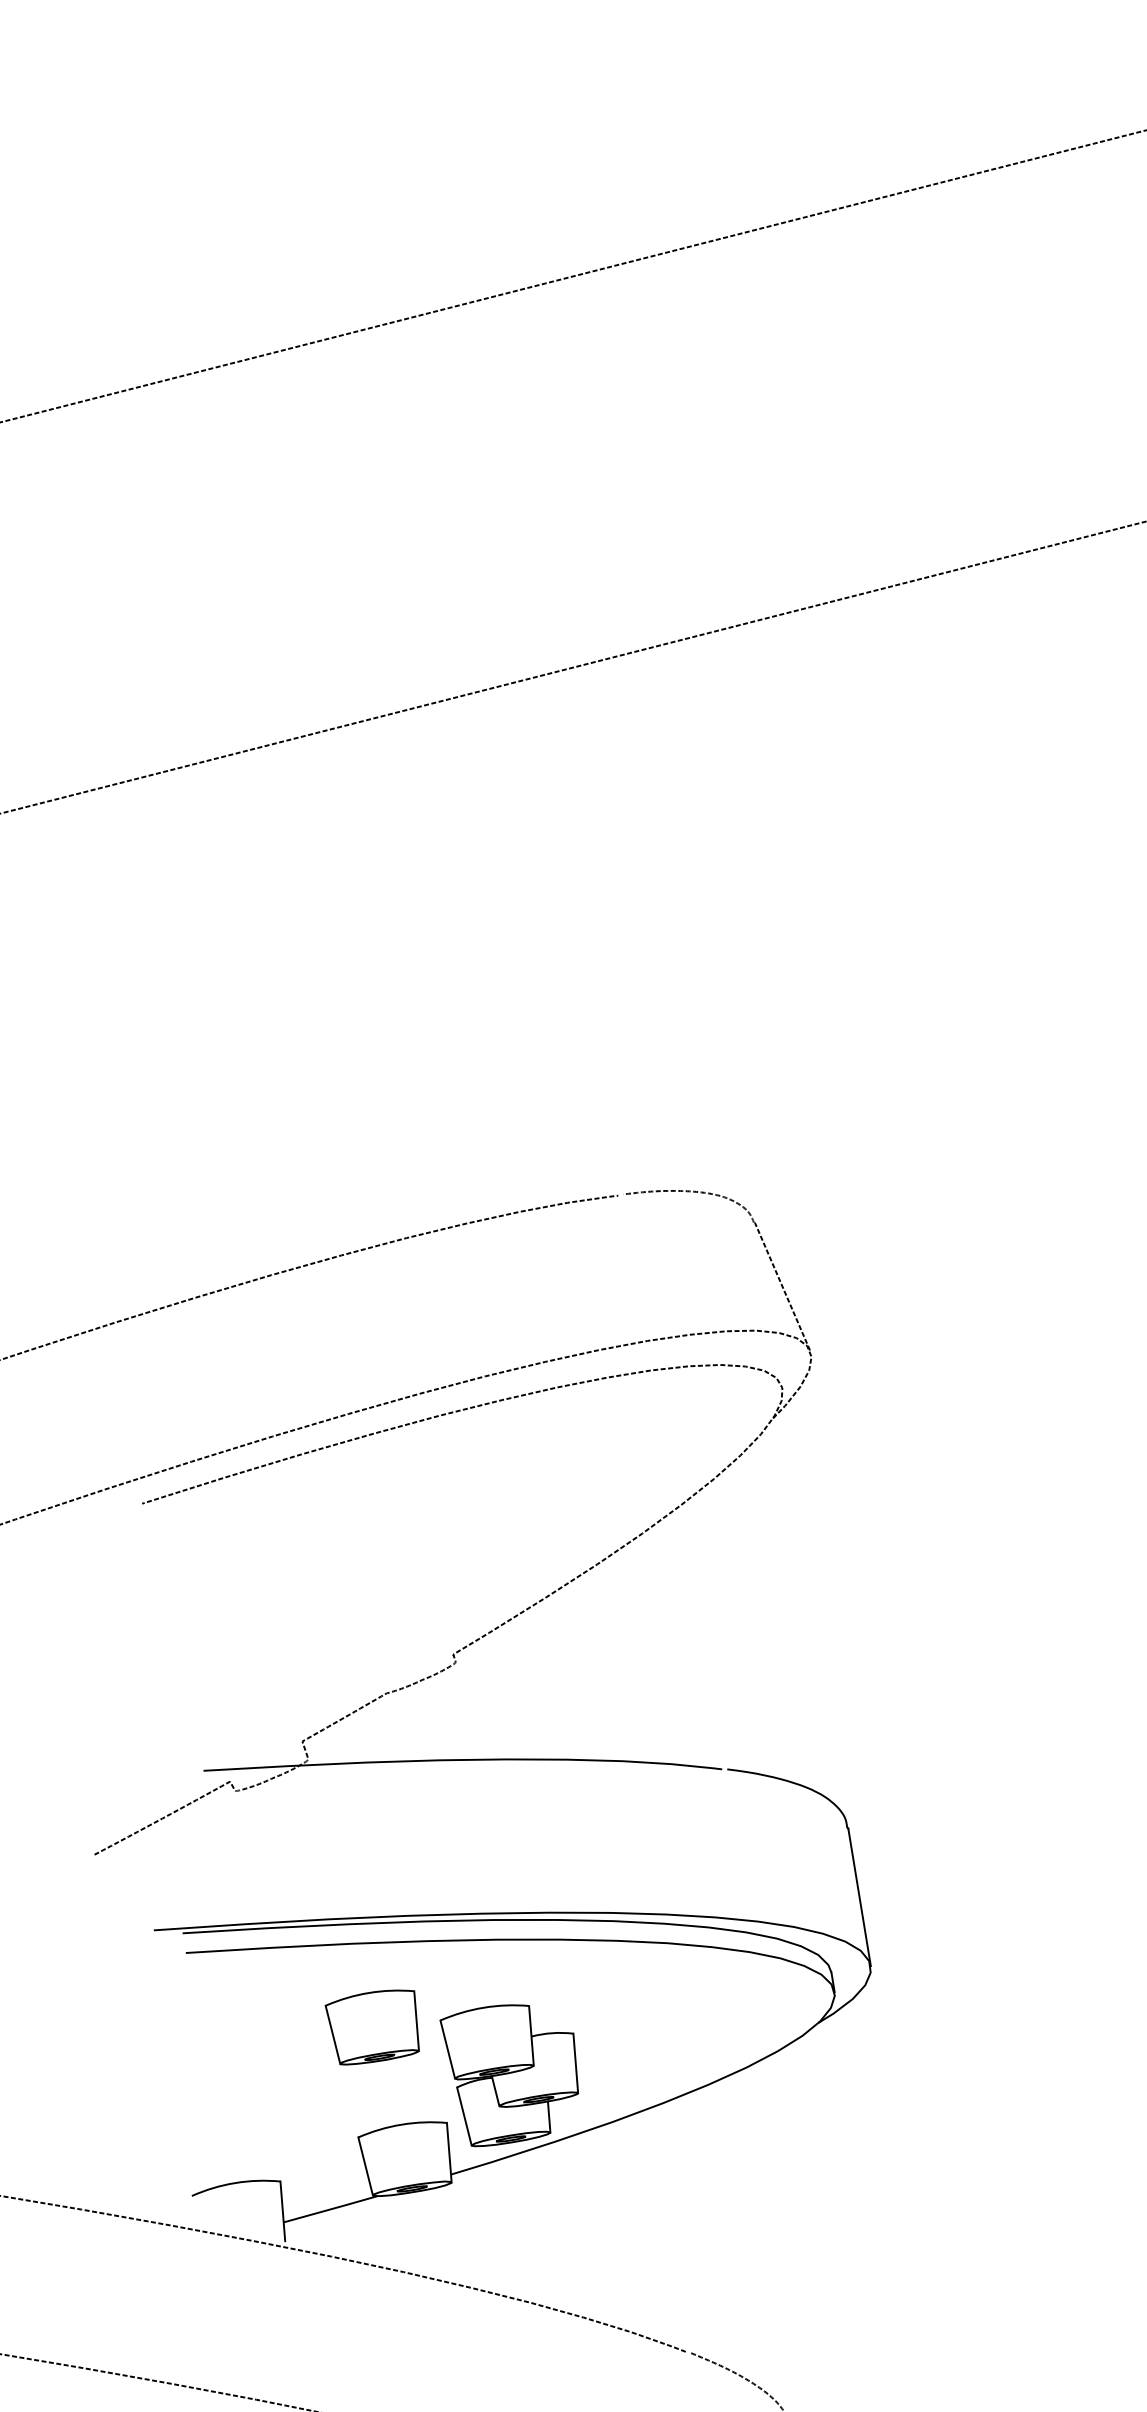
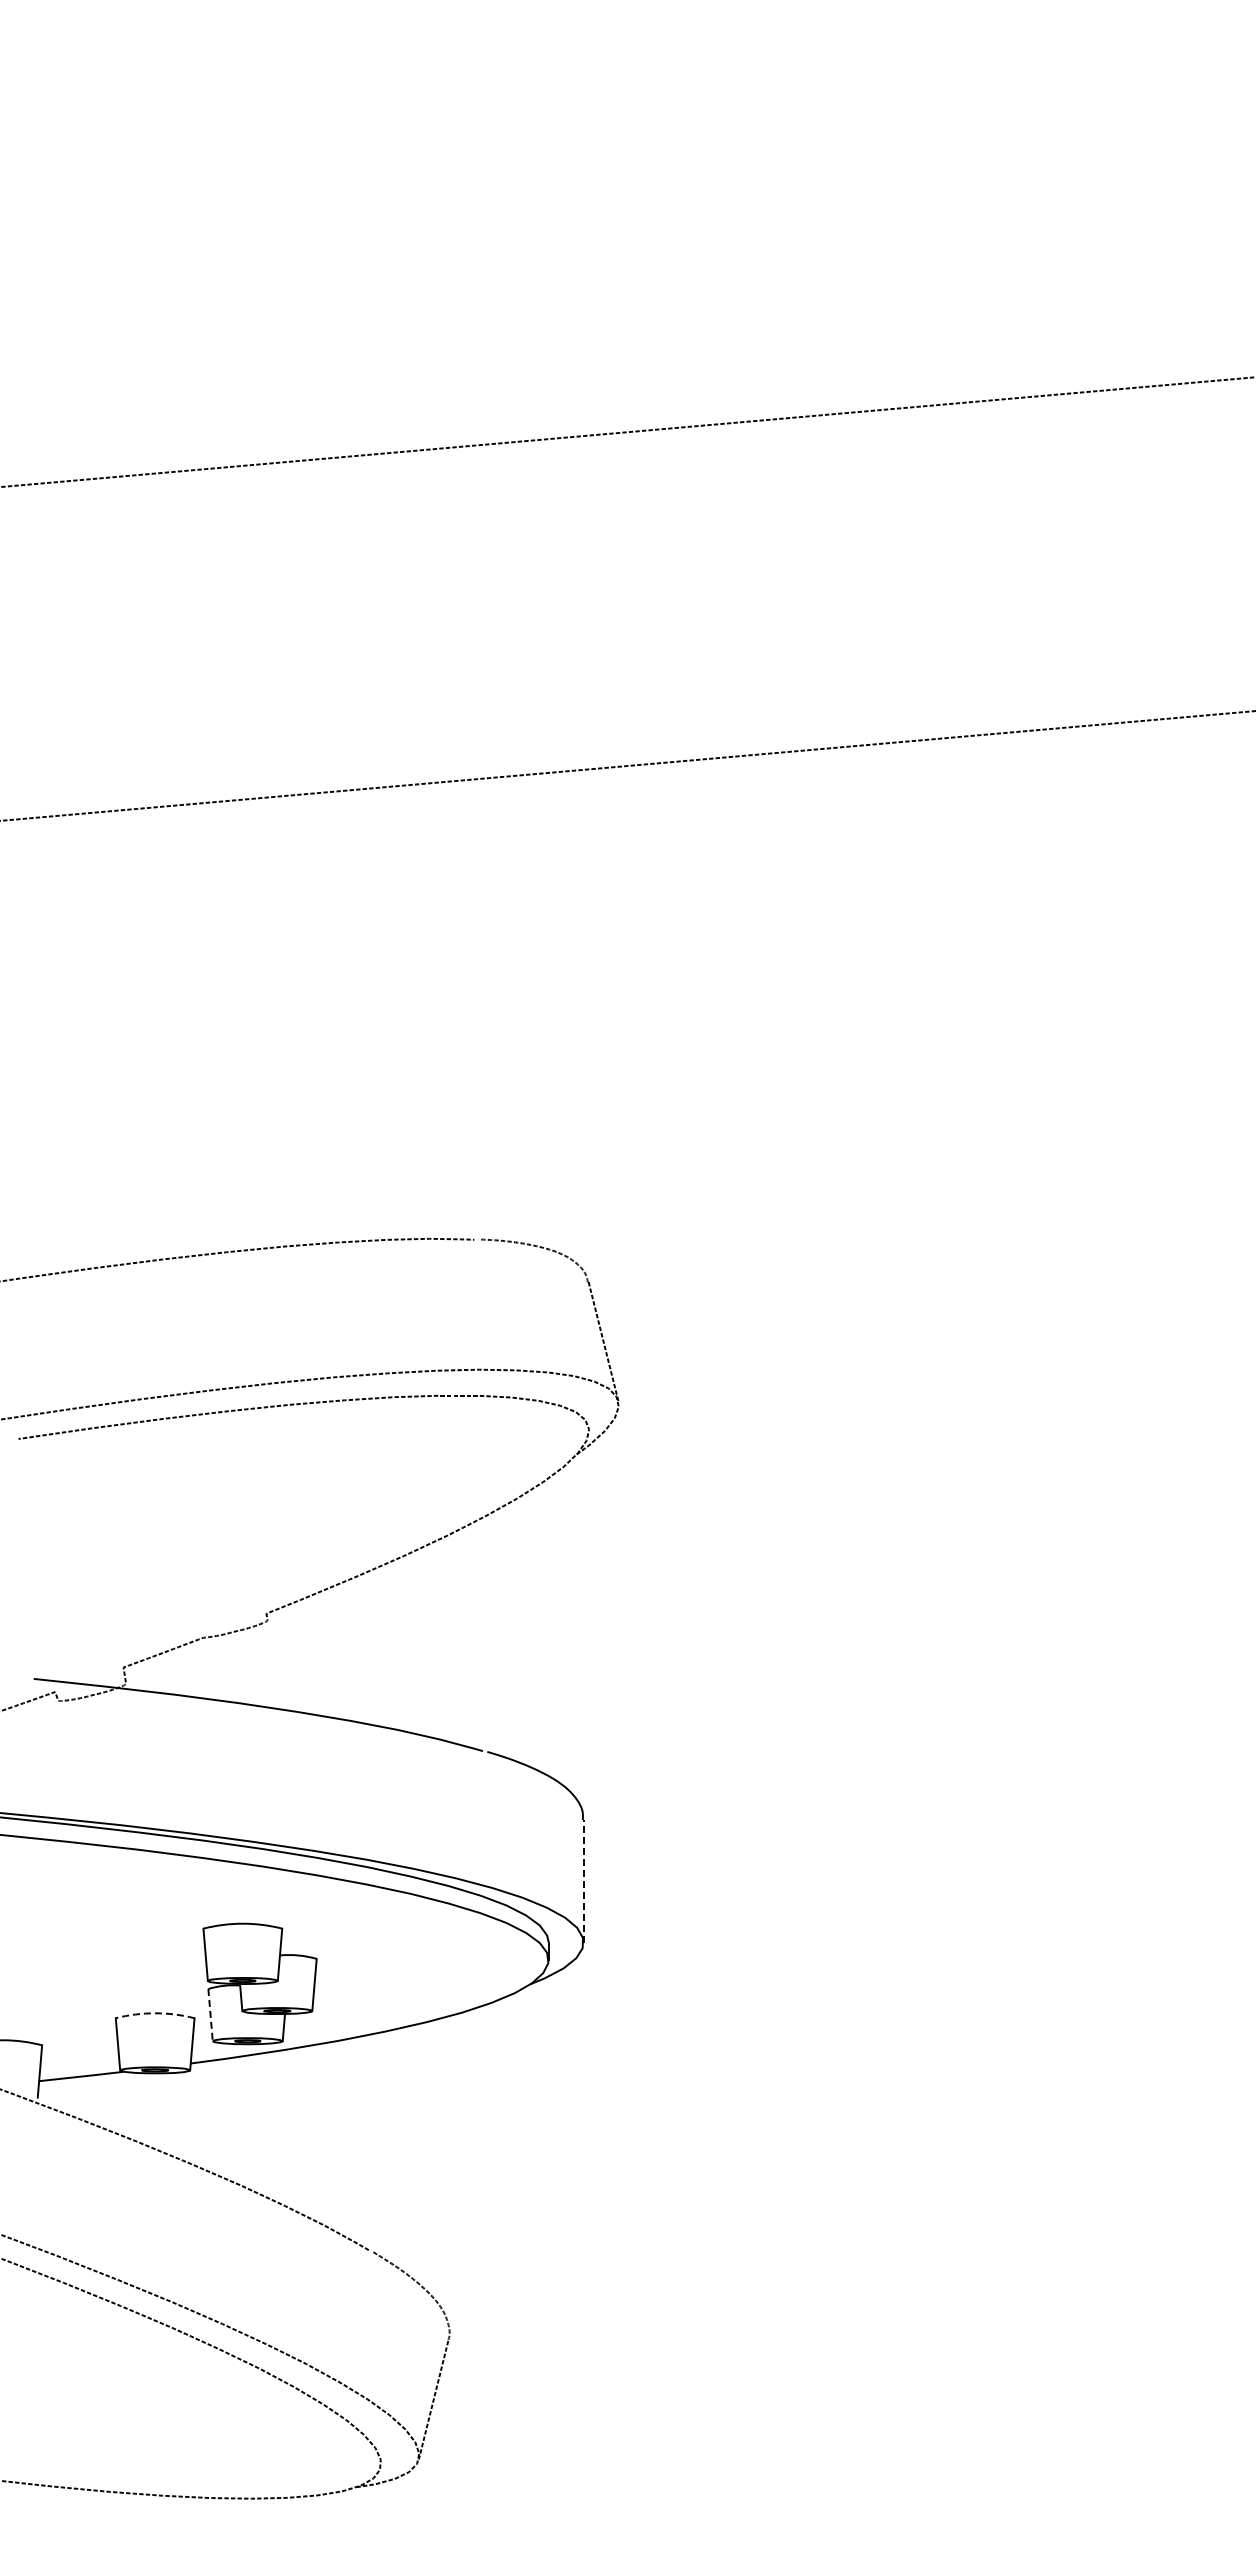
line: (859, 1897) -> (583, 1881), solid -> dashed
part: (374, 2026) -> (145, 1924), removed
line: (464, 2116) -> (210, 2015), solid -> dashed
arc: (402, 2124) -> (155, 2013), solid -> dashed

